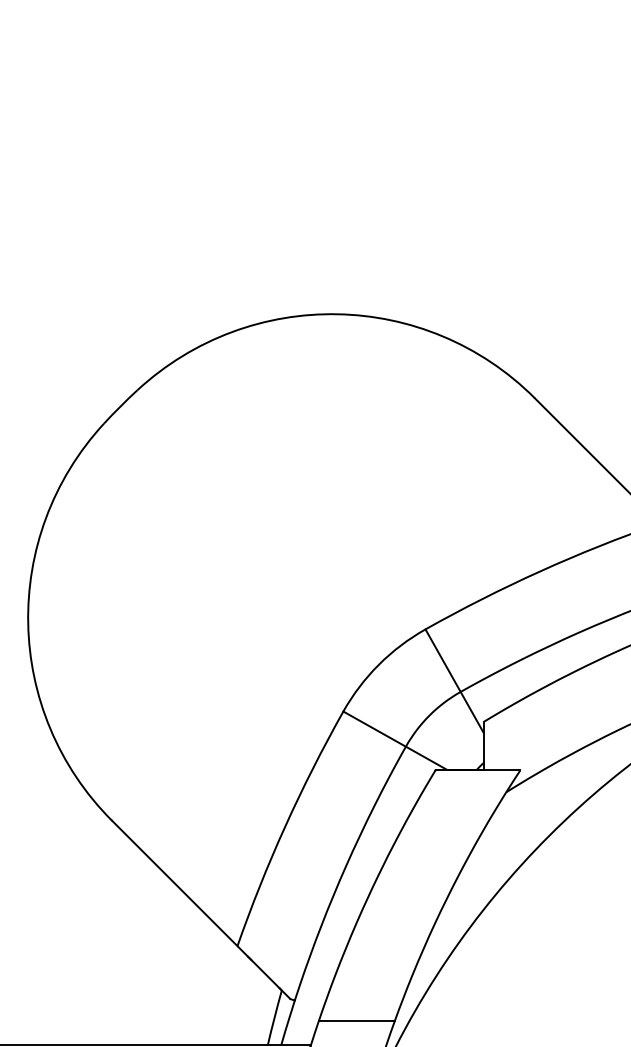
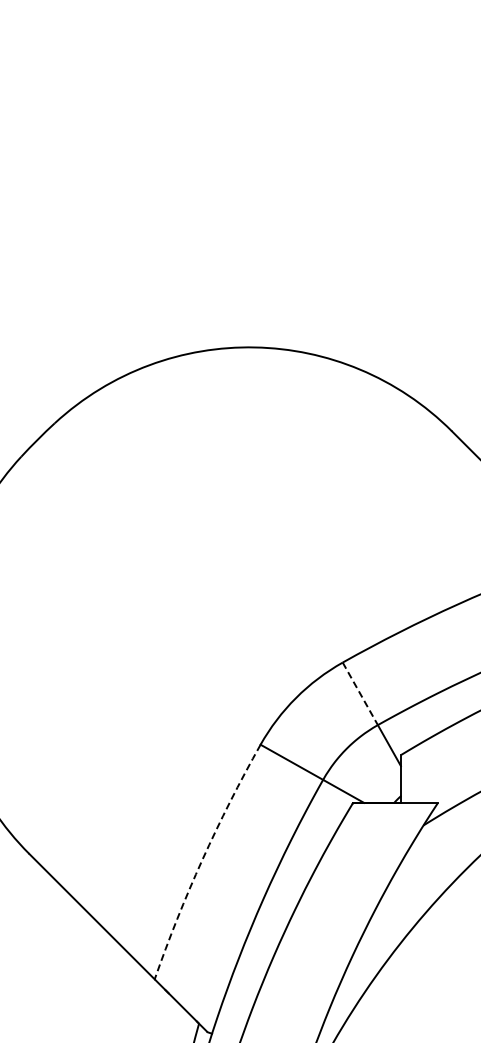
line: (443, 660) -> (360, 693), solid -> dashed
arc: (285, 826) -> (202, 859), solid -> dashed

